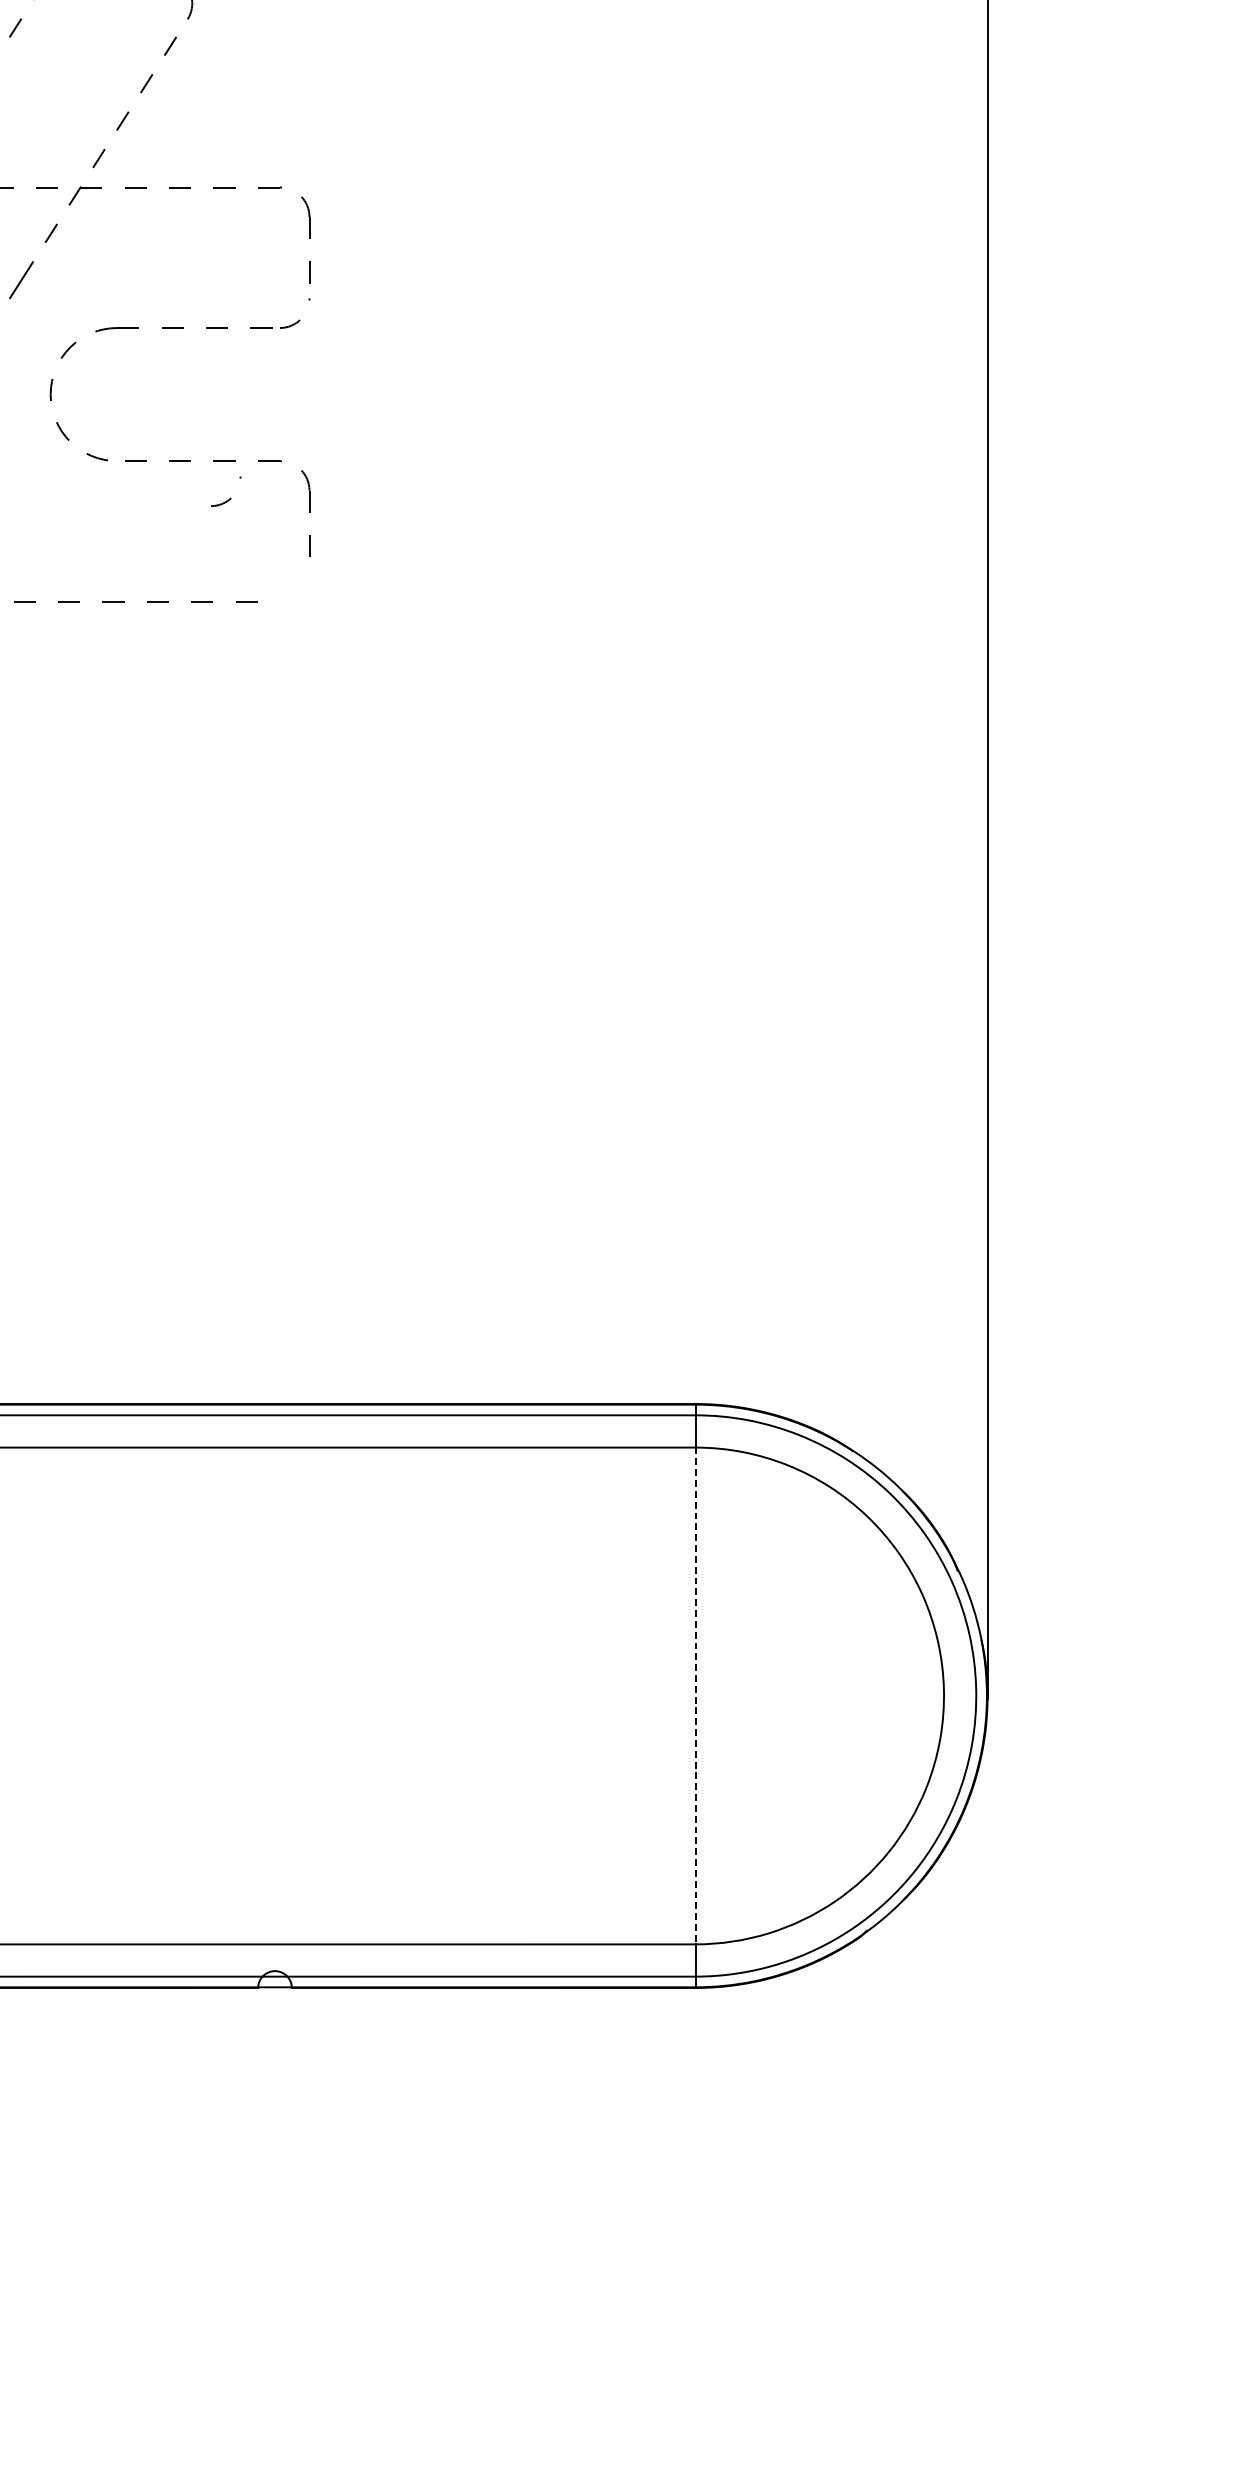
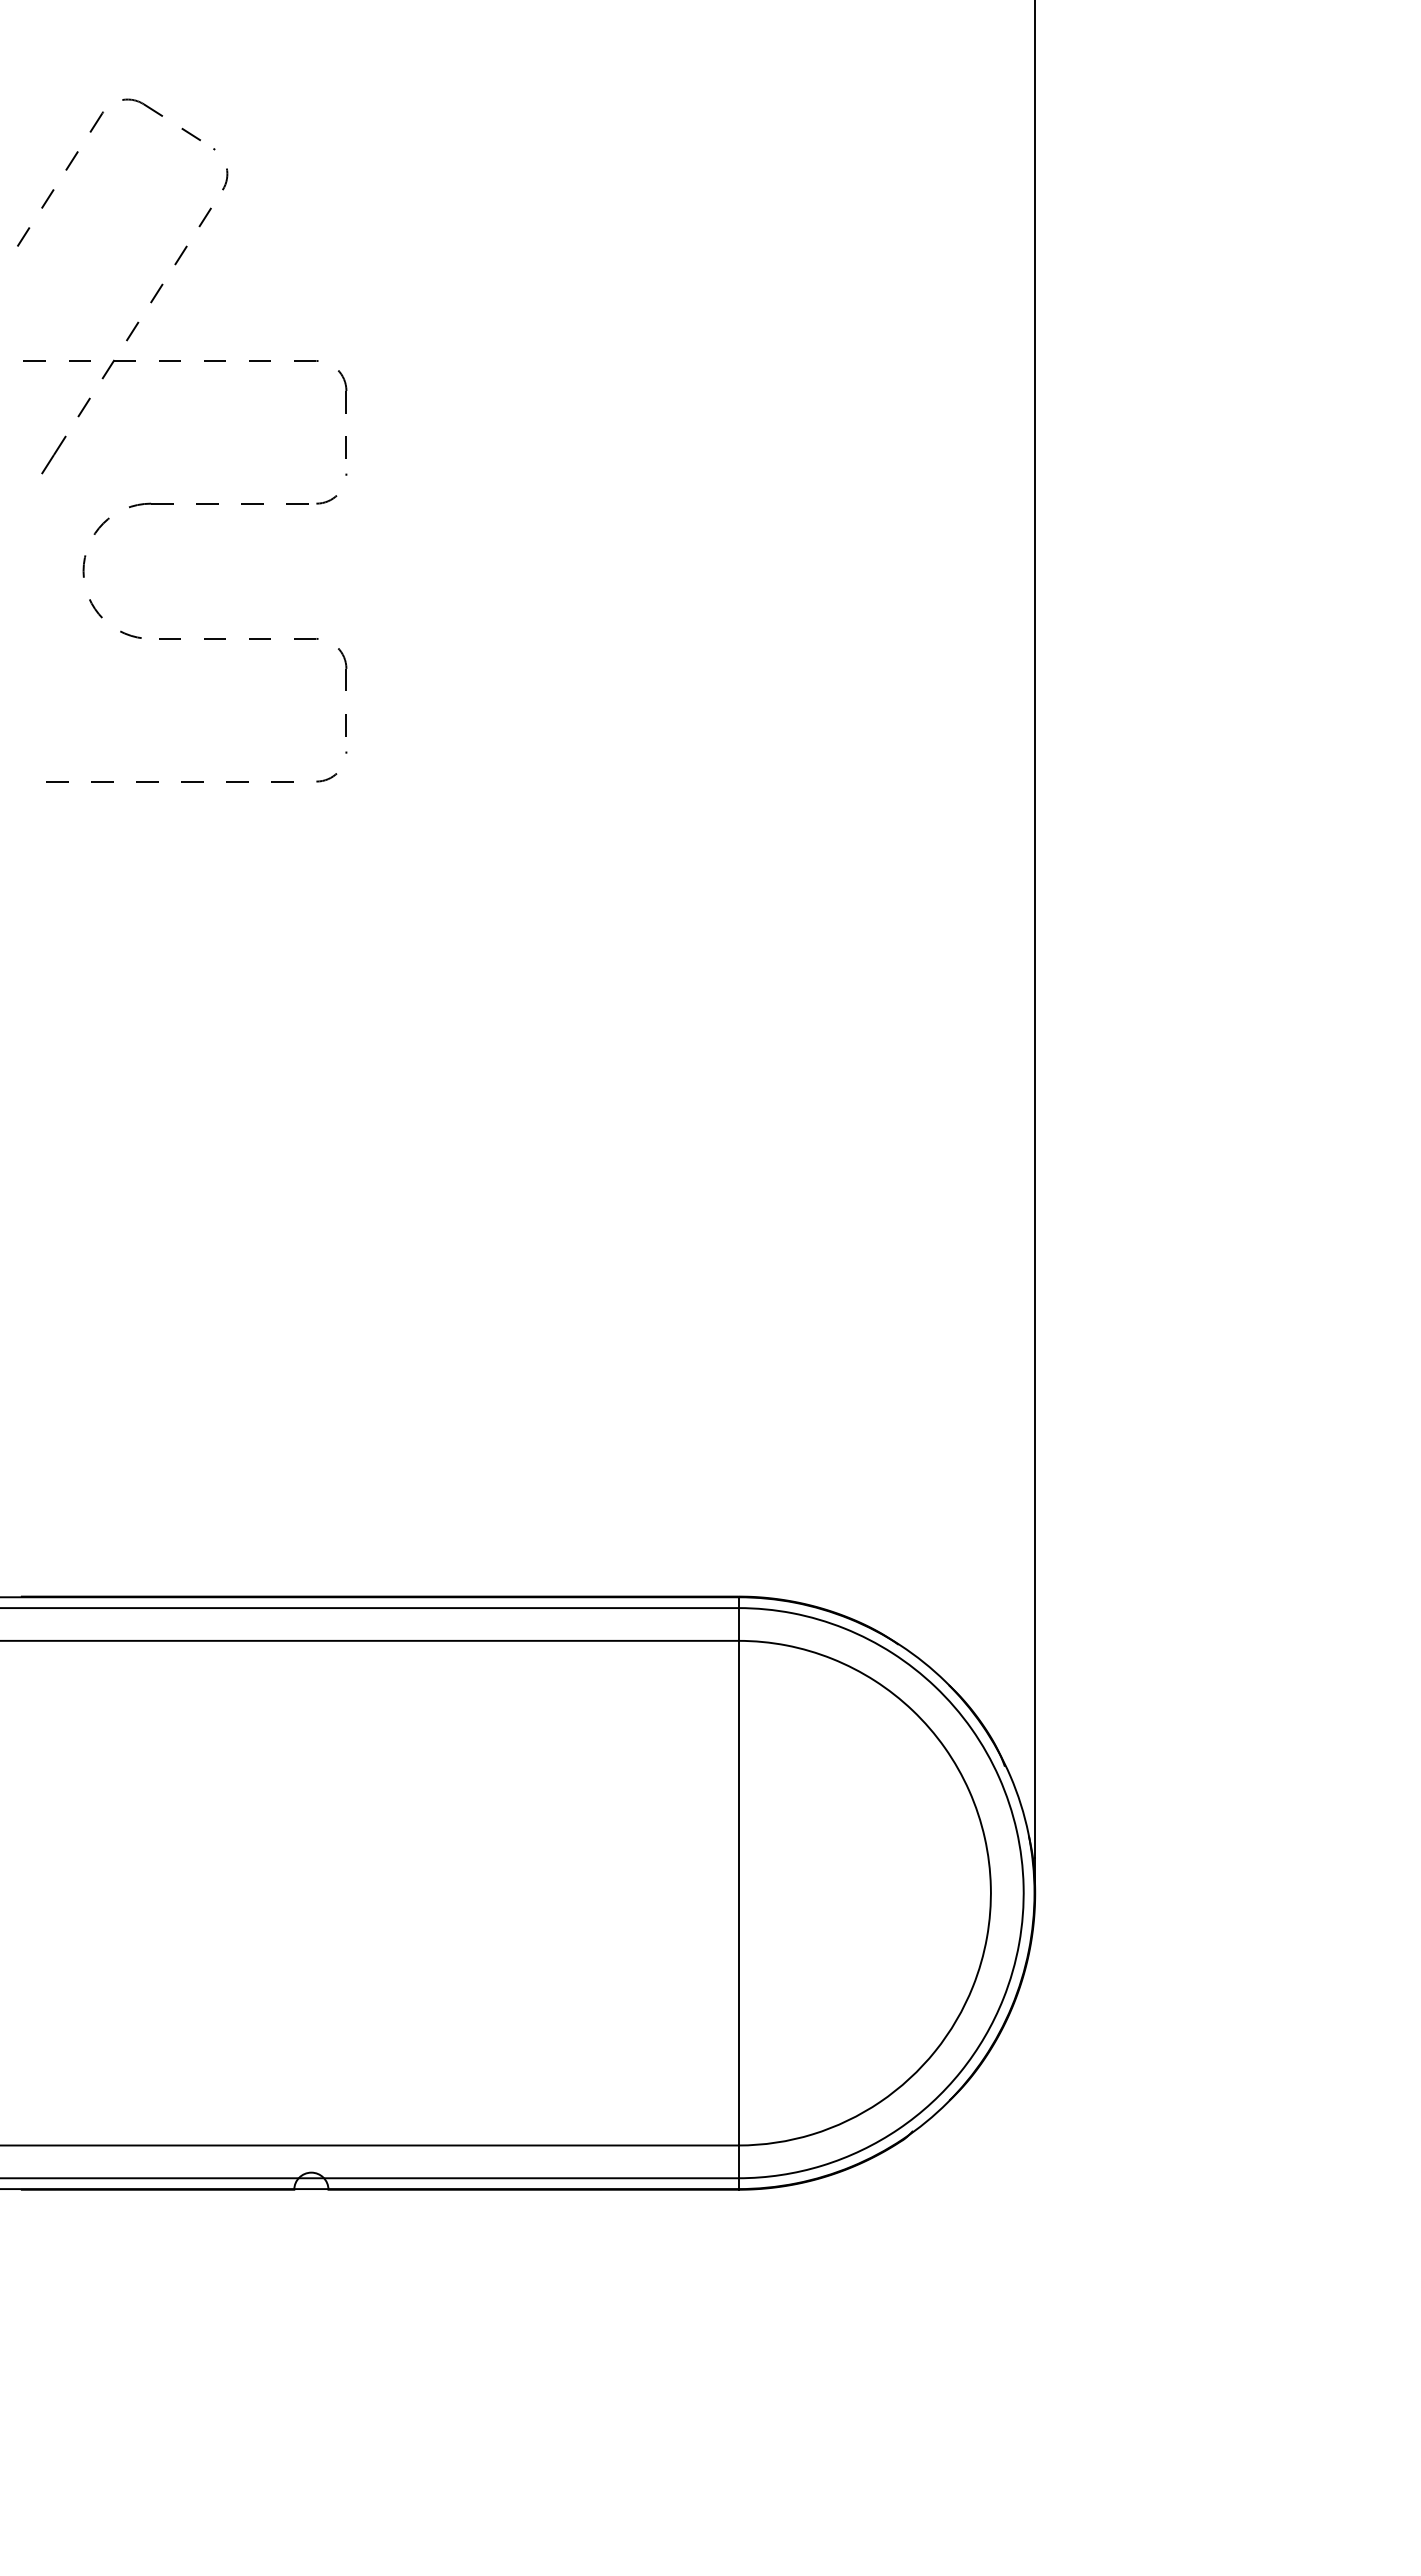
arc: (229, 498) -> (335, 773), moved
line: (695, 1696) -> (738, 1893), dashed -> solid

